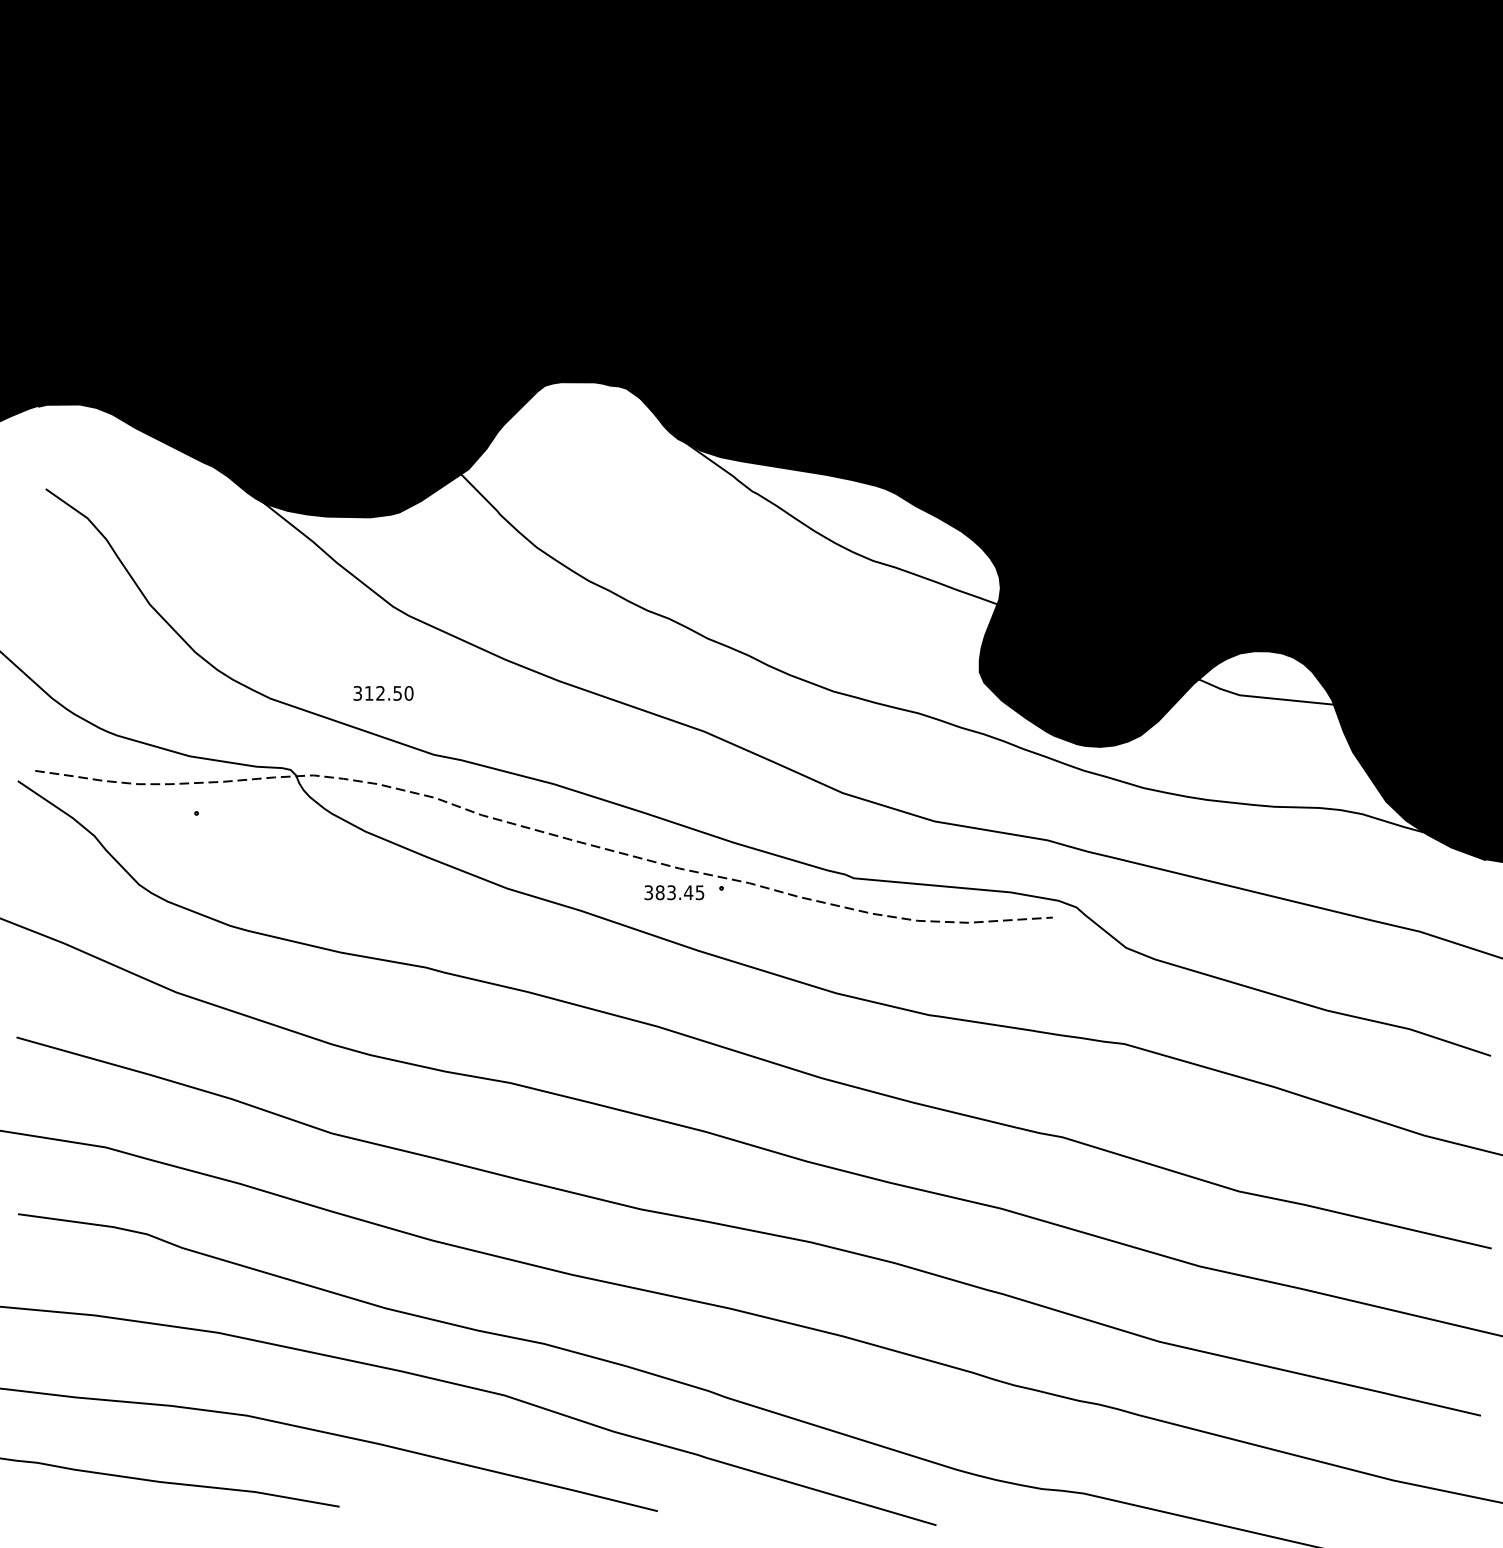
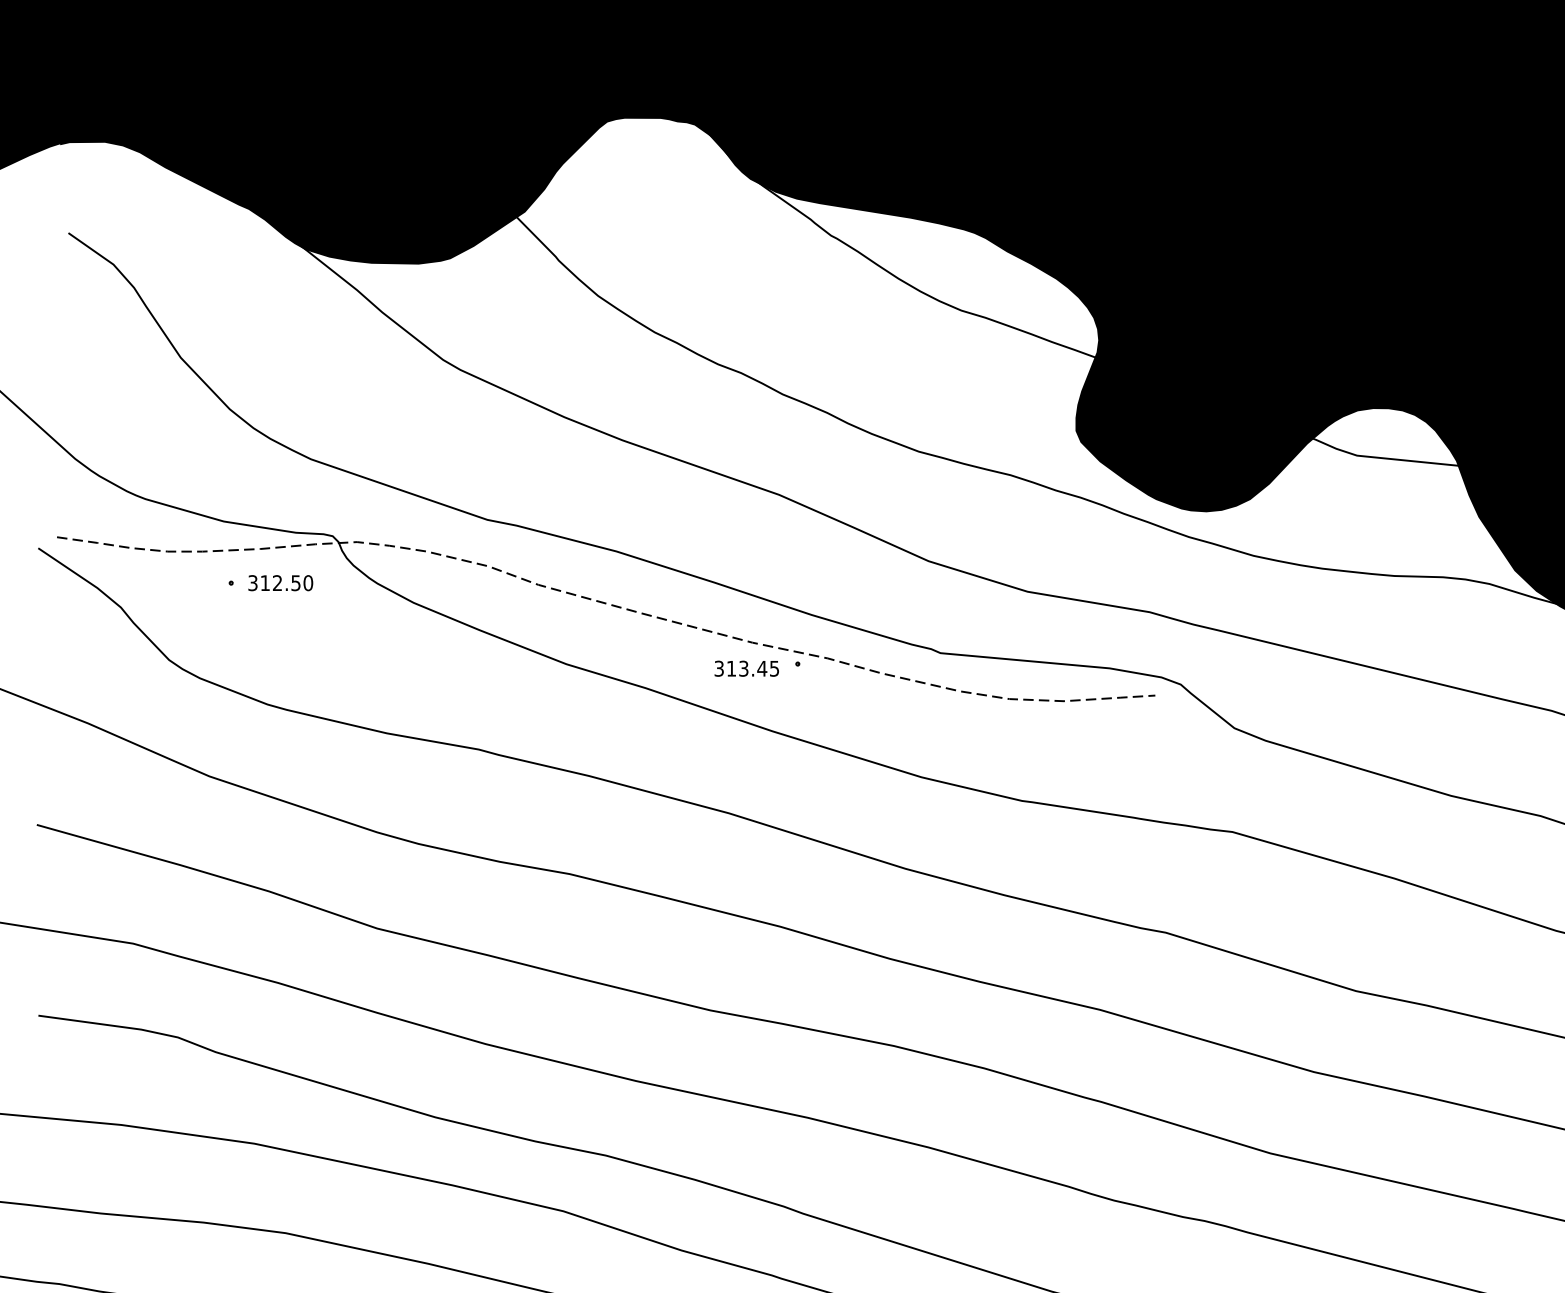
text: (383, 693) -> (280, 583), moved
text: (659, 892) -> (730, 668), 383.45 -> 313.45

